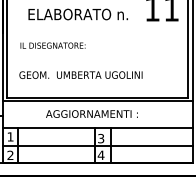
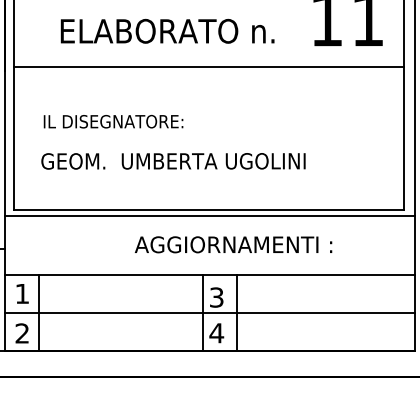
line: (97, 31) -> (208, 67), added
text: (52, 45) -> (112, 121), moved
text: (91, 113) -> (232, 243), moved

